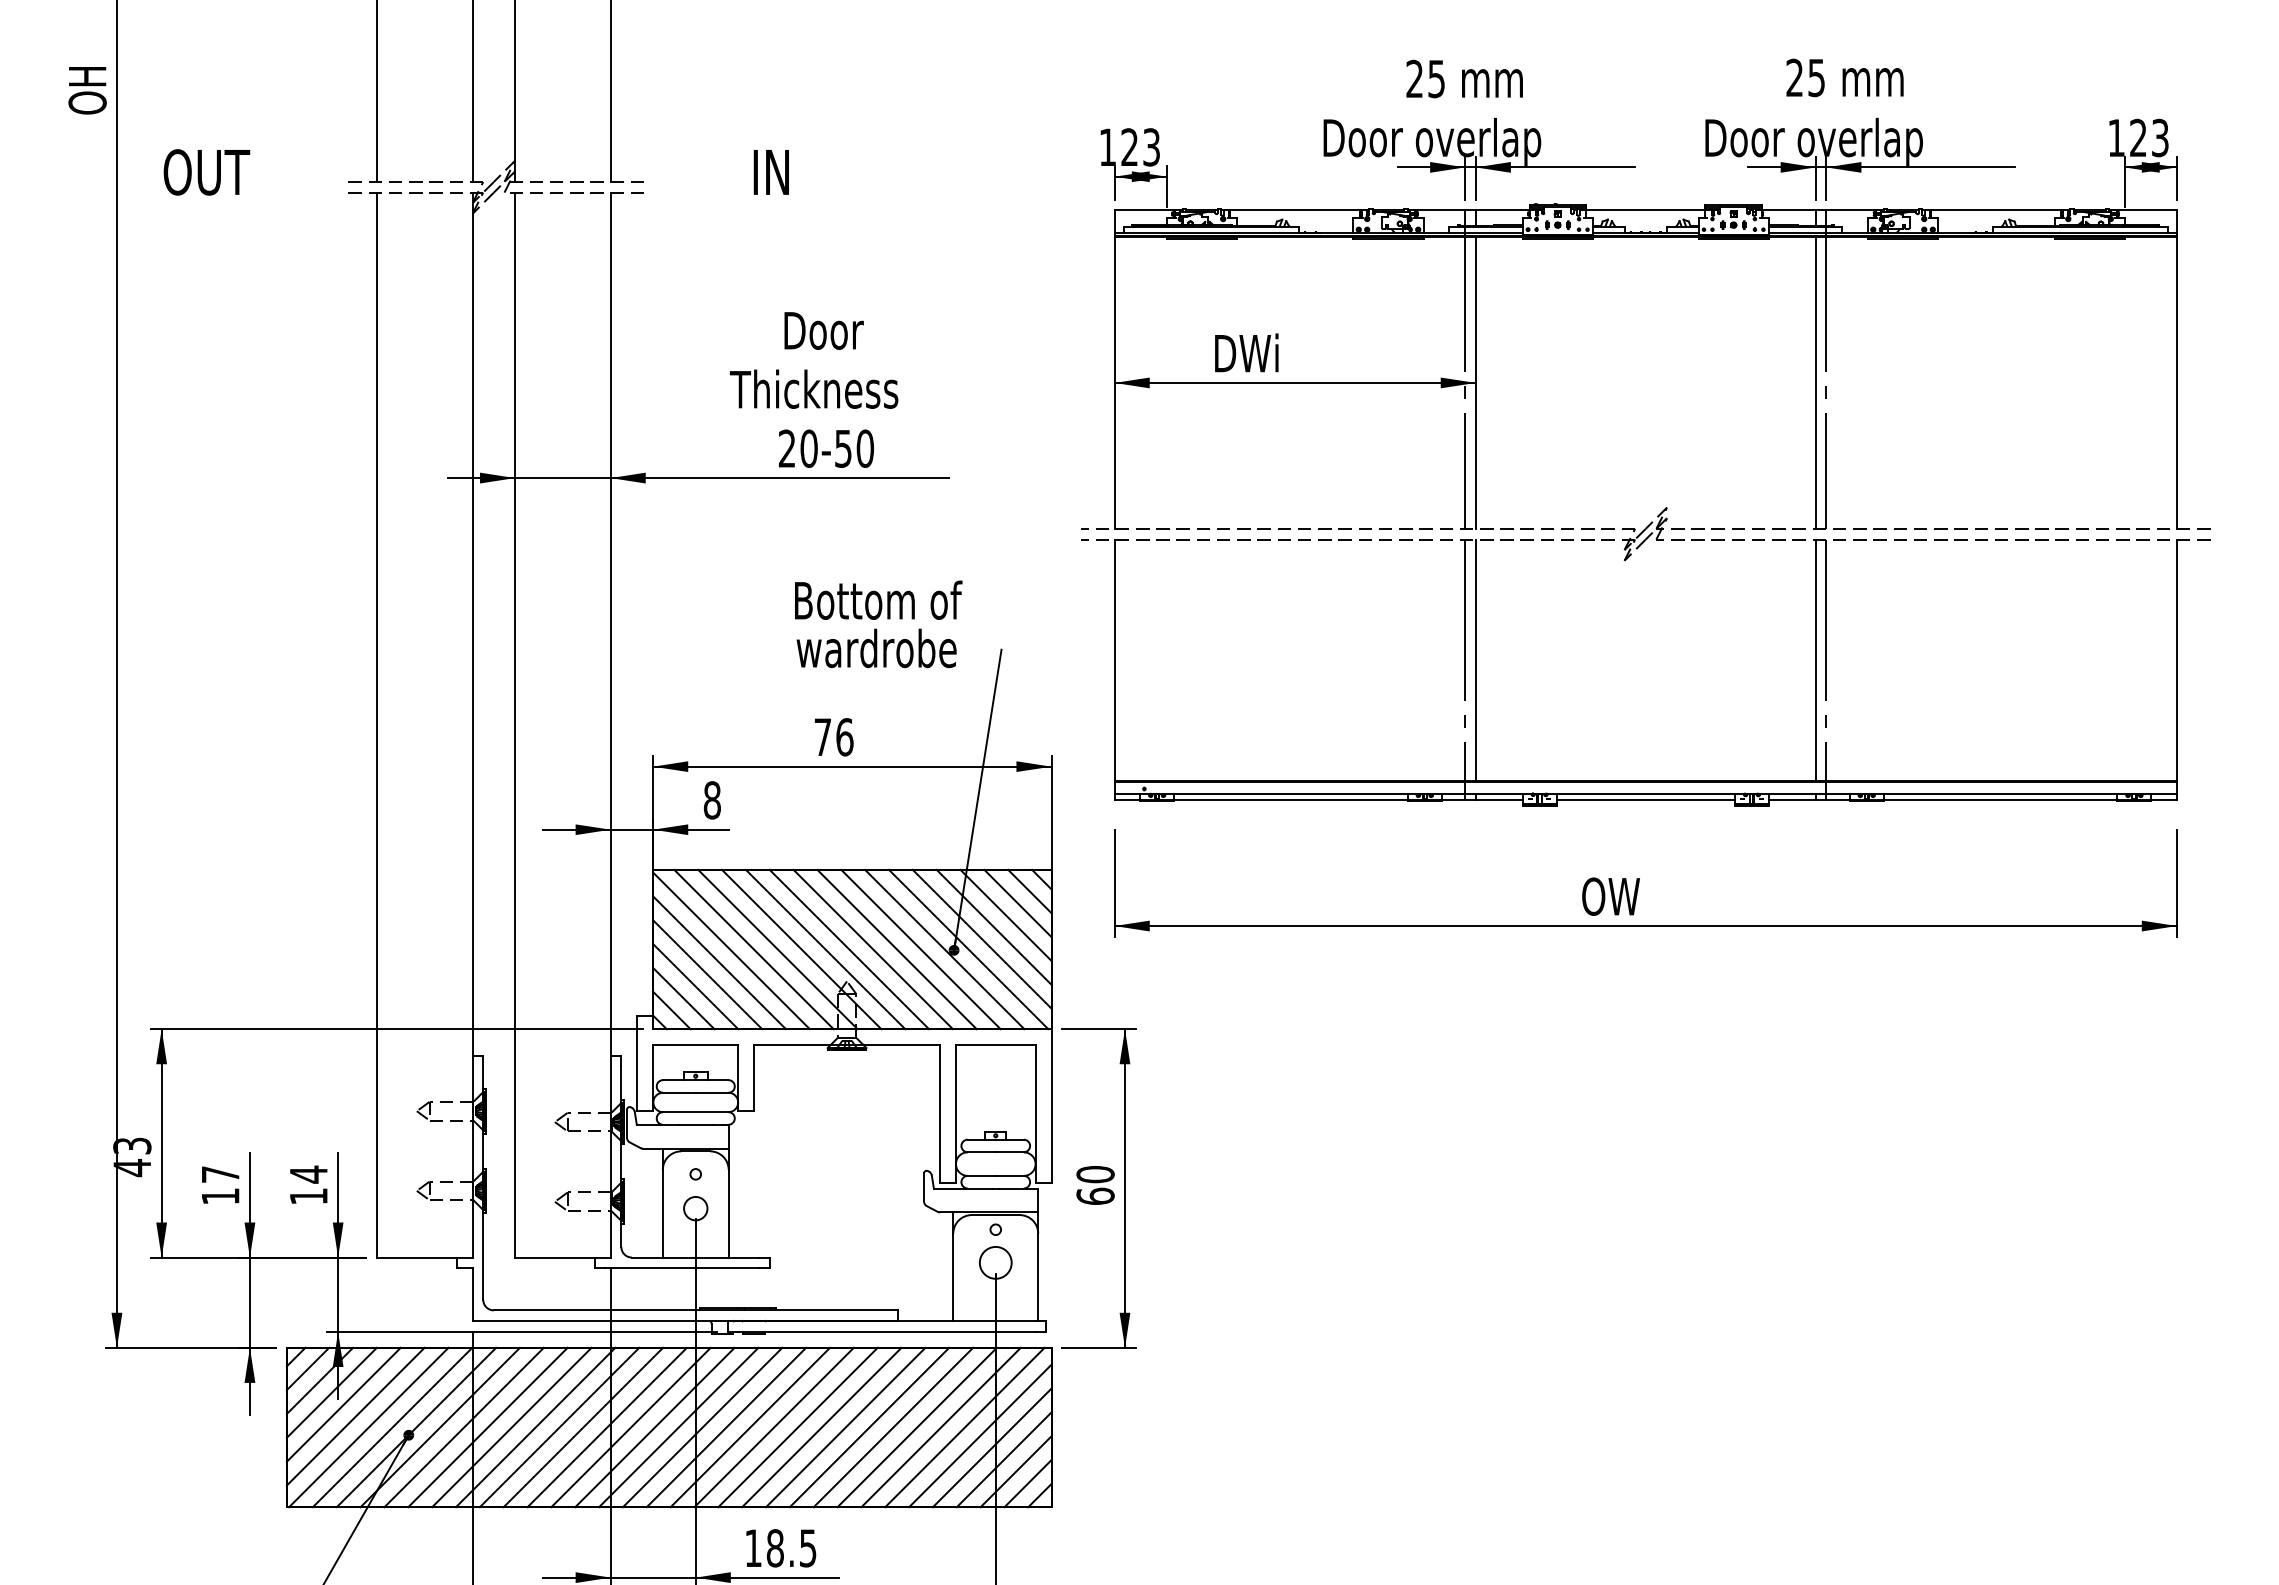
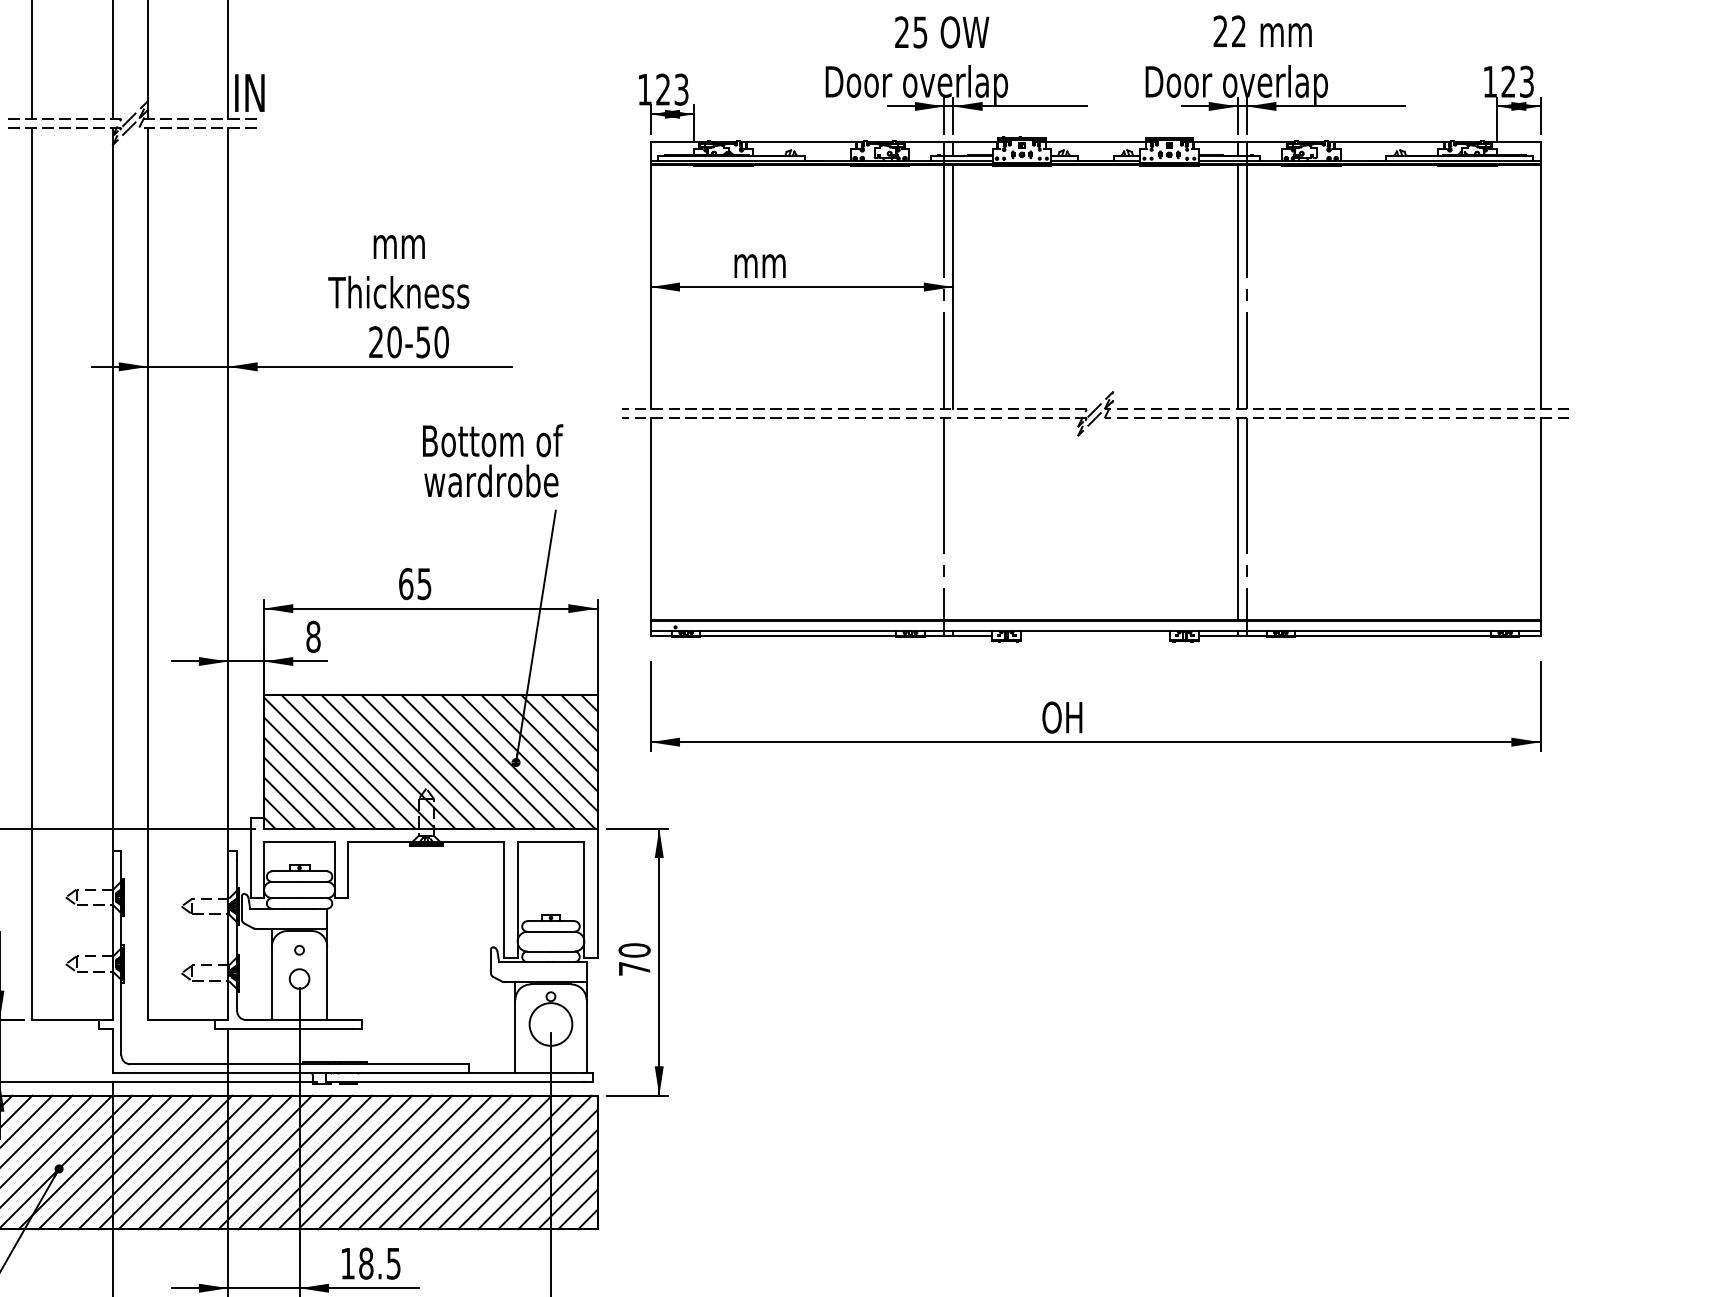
text: (1816, 77) -> (1238, 31), 25 -> 22
text: (1491, 78) -> (966, 31), mm -> OW
text: (770, 172) -> (249, 93), moved
text: (823, 330) -> (406, 243), Door -> mm
text: (1246, 352) -> (761, 261), DWi -> mm
text: (878, 624) -> (492, 461), moved
line: (1475, 659) -> (953, 518), removed
text: (833, 737) -> (415, 584), 76 -> 65
line: (1645, 799) -> (1095, 636), removed
text: (1624, 896) -> (1077, 717), OW -> OH
text: (1095, 1195) -> (634, 968), 60 -> 70
circle: (995, 1262) -> (550, 1024), size x1.6

